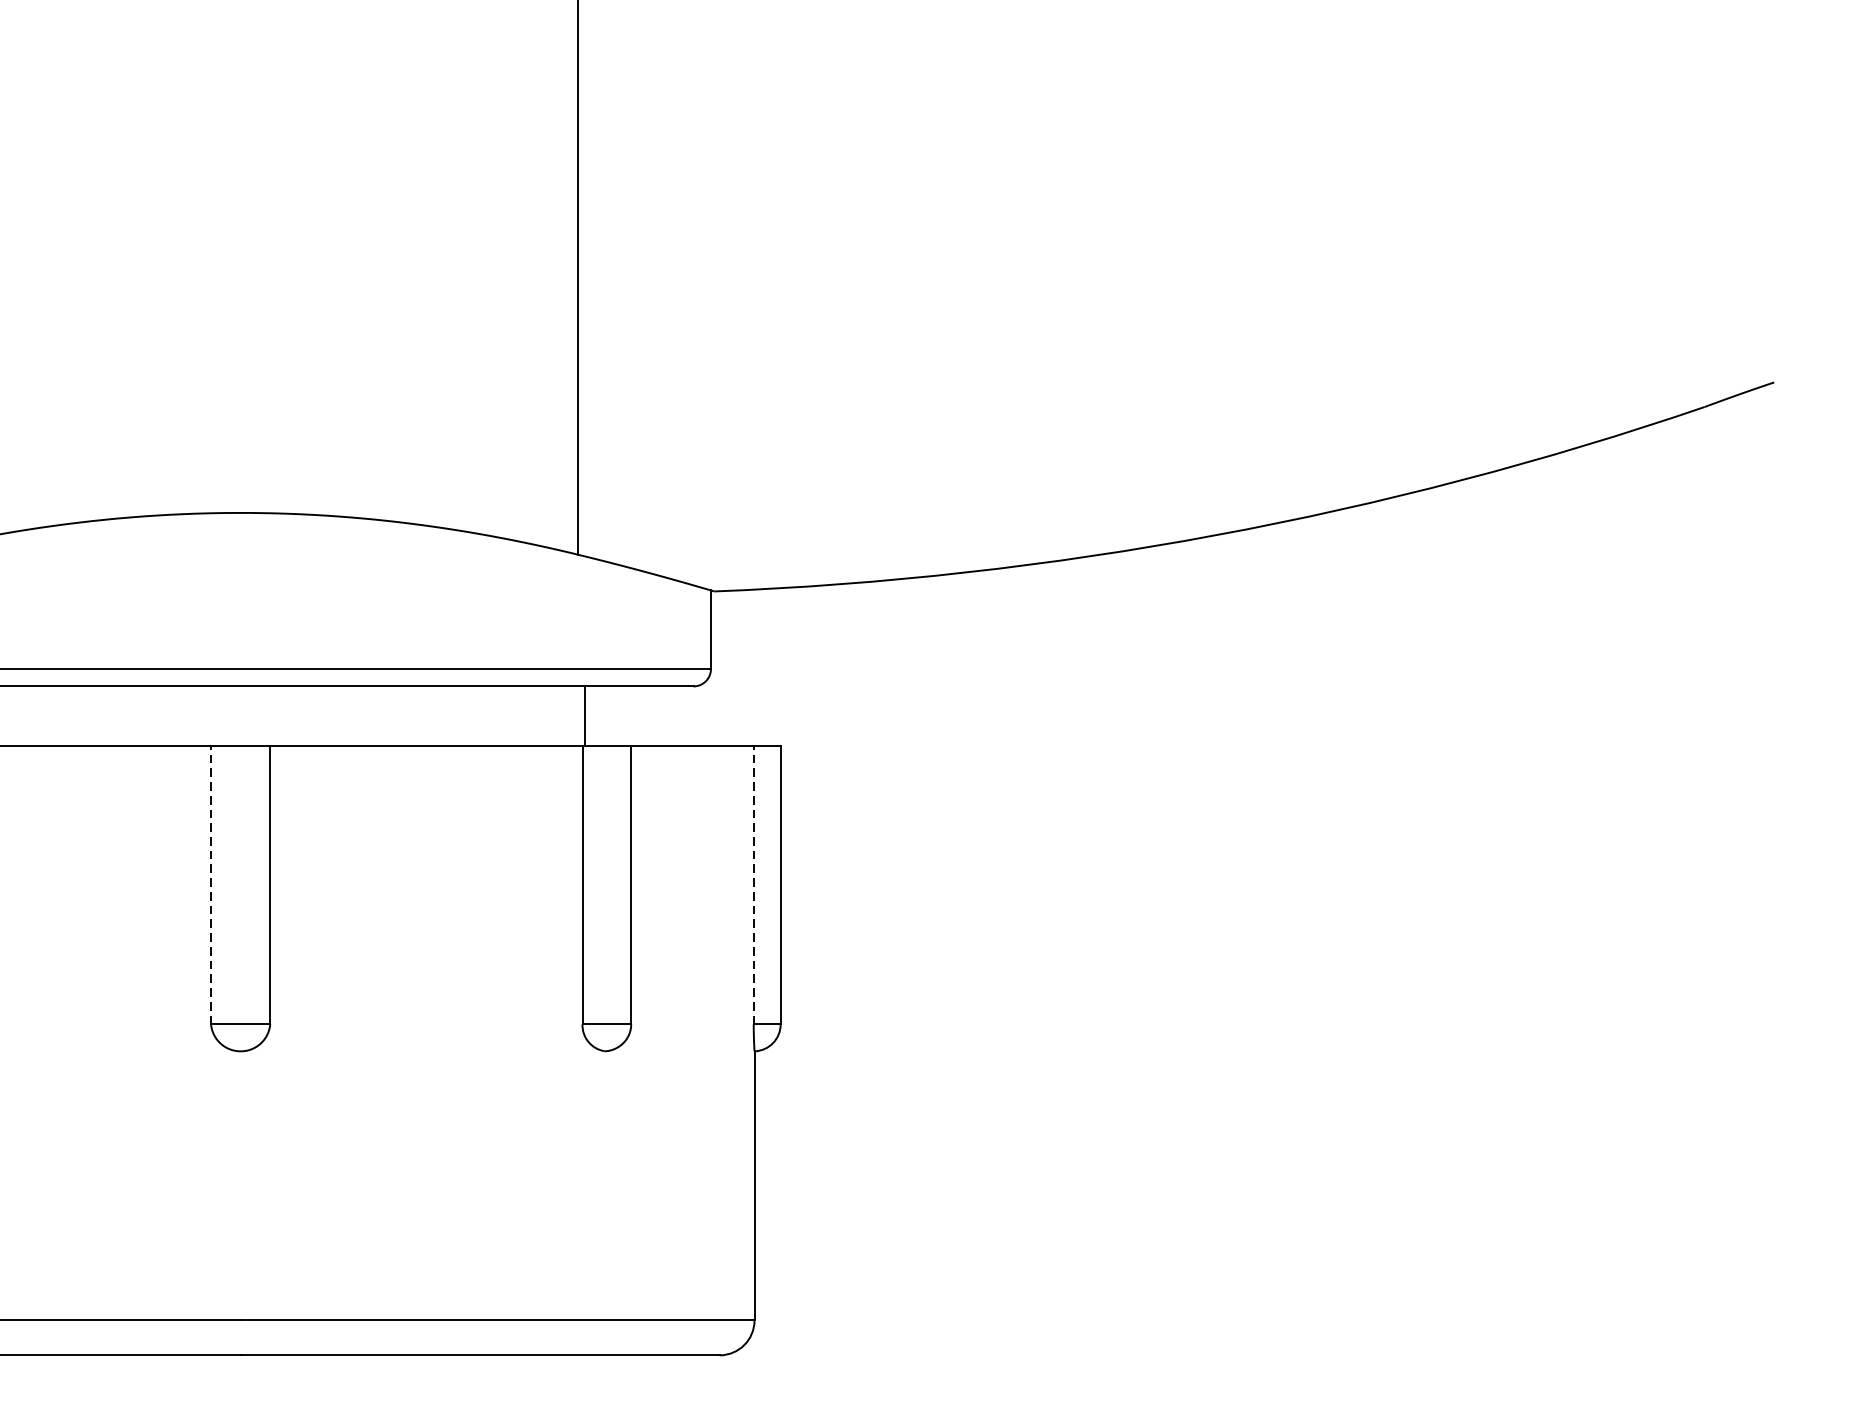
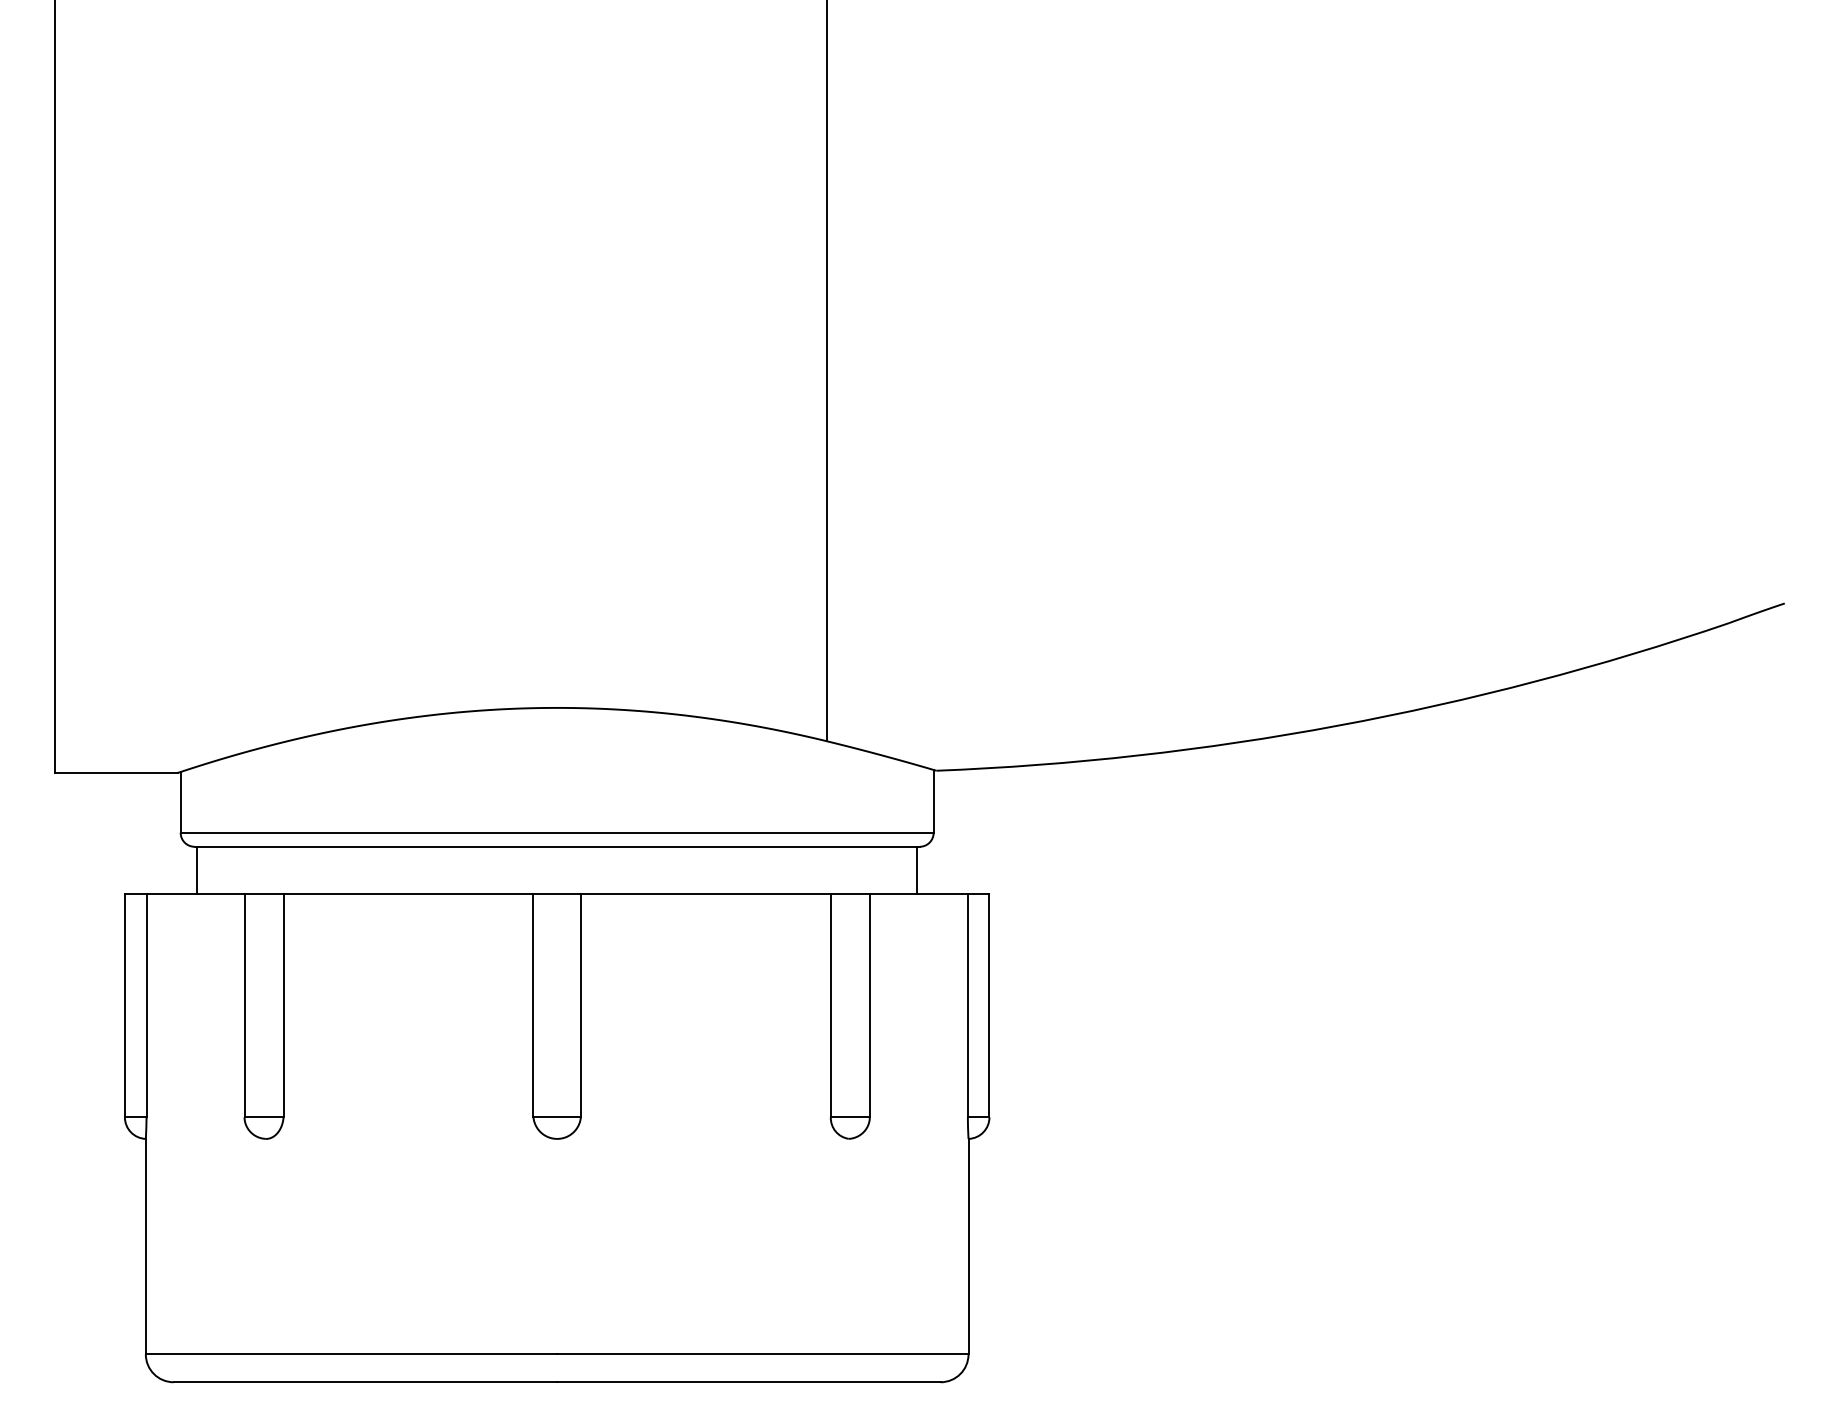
line: (584, 716) -> (916, 870), moved
line: (211, 884) -> (533, 1005), dashed -> solid
line: (753, 884) -> (967, 1005), dashed -> solid

